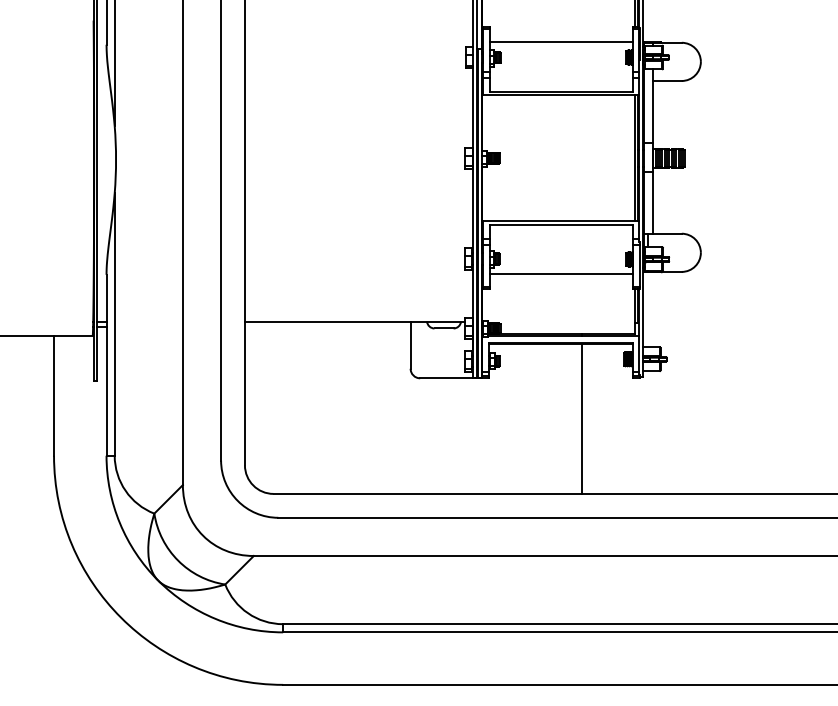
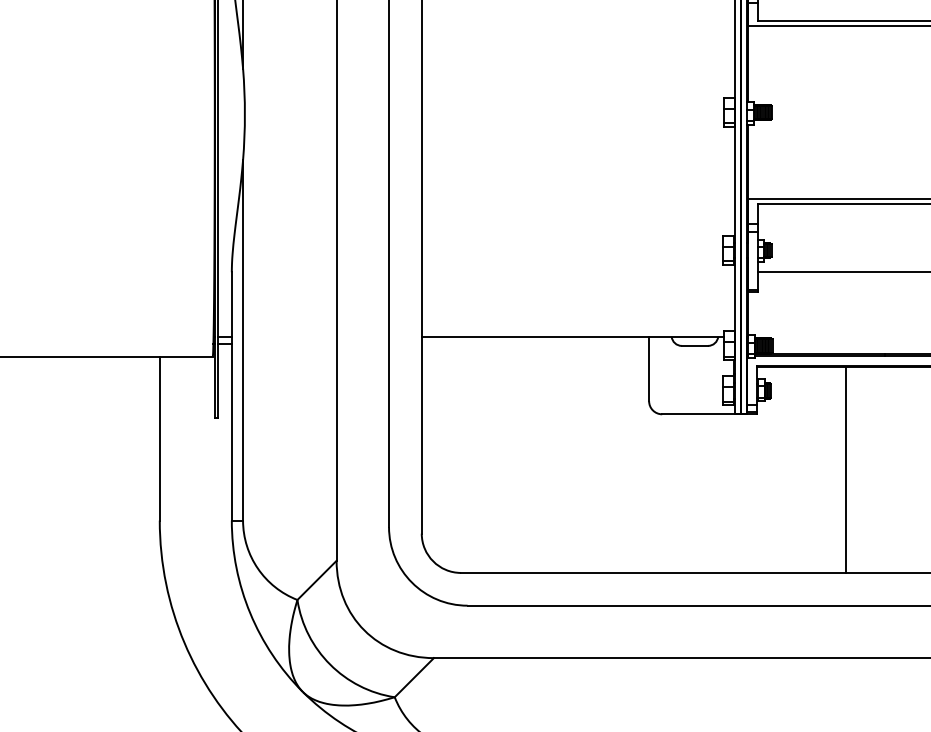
line: (582, 418) -> (846, 469), moved

